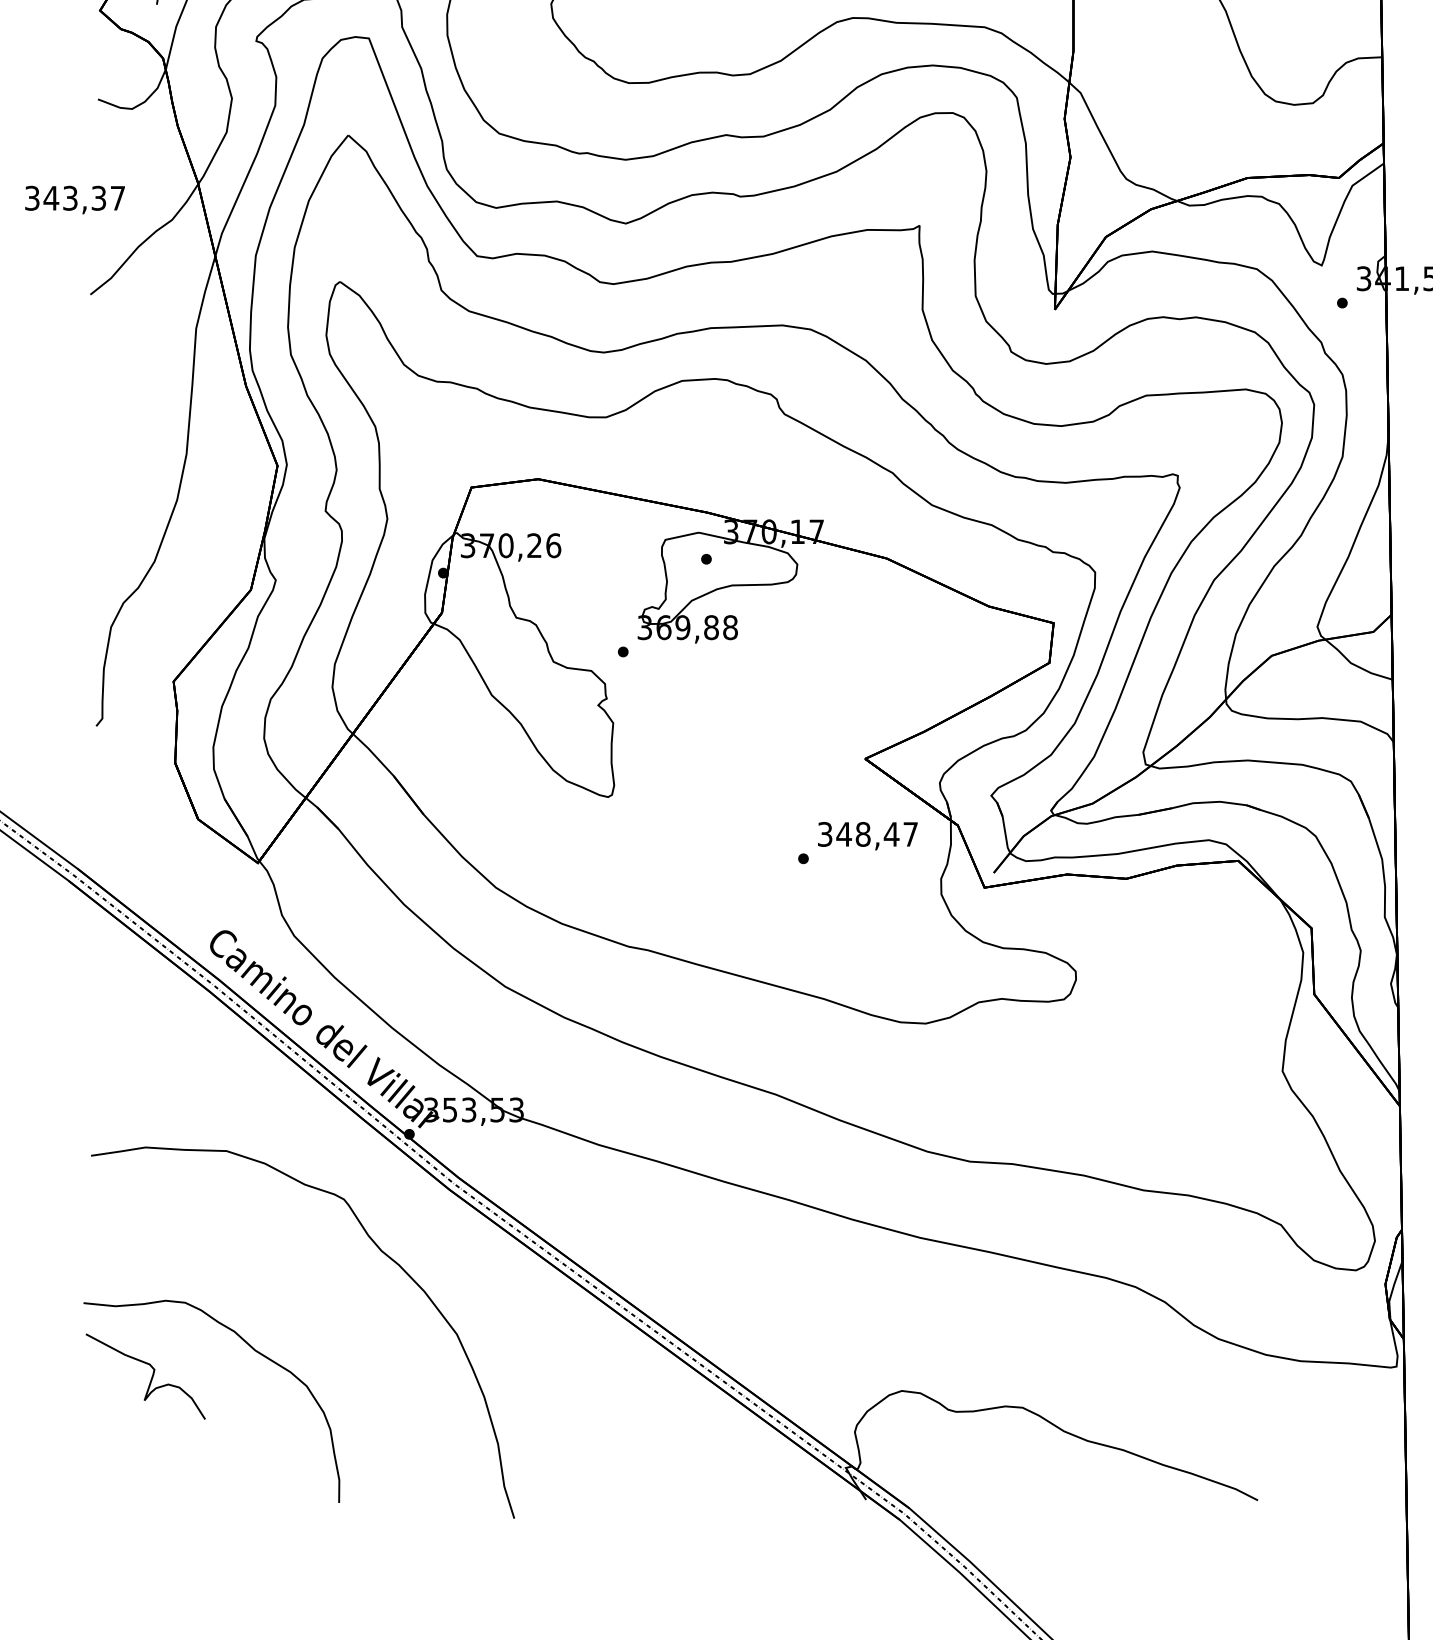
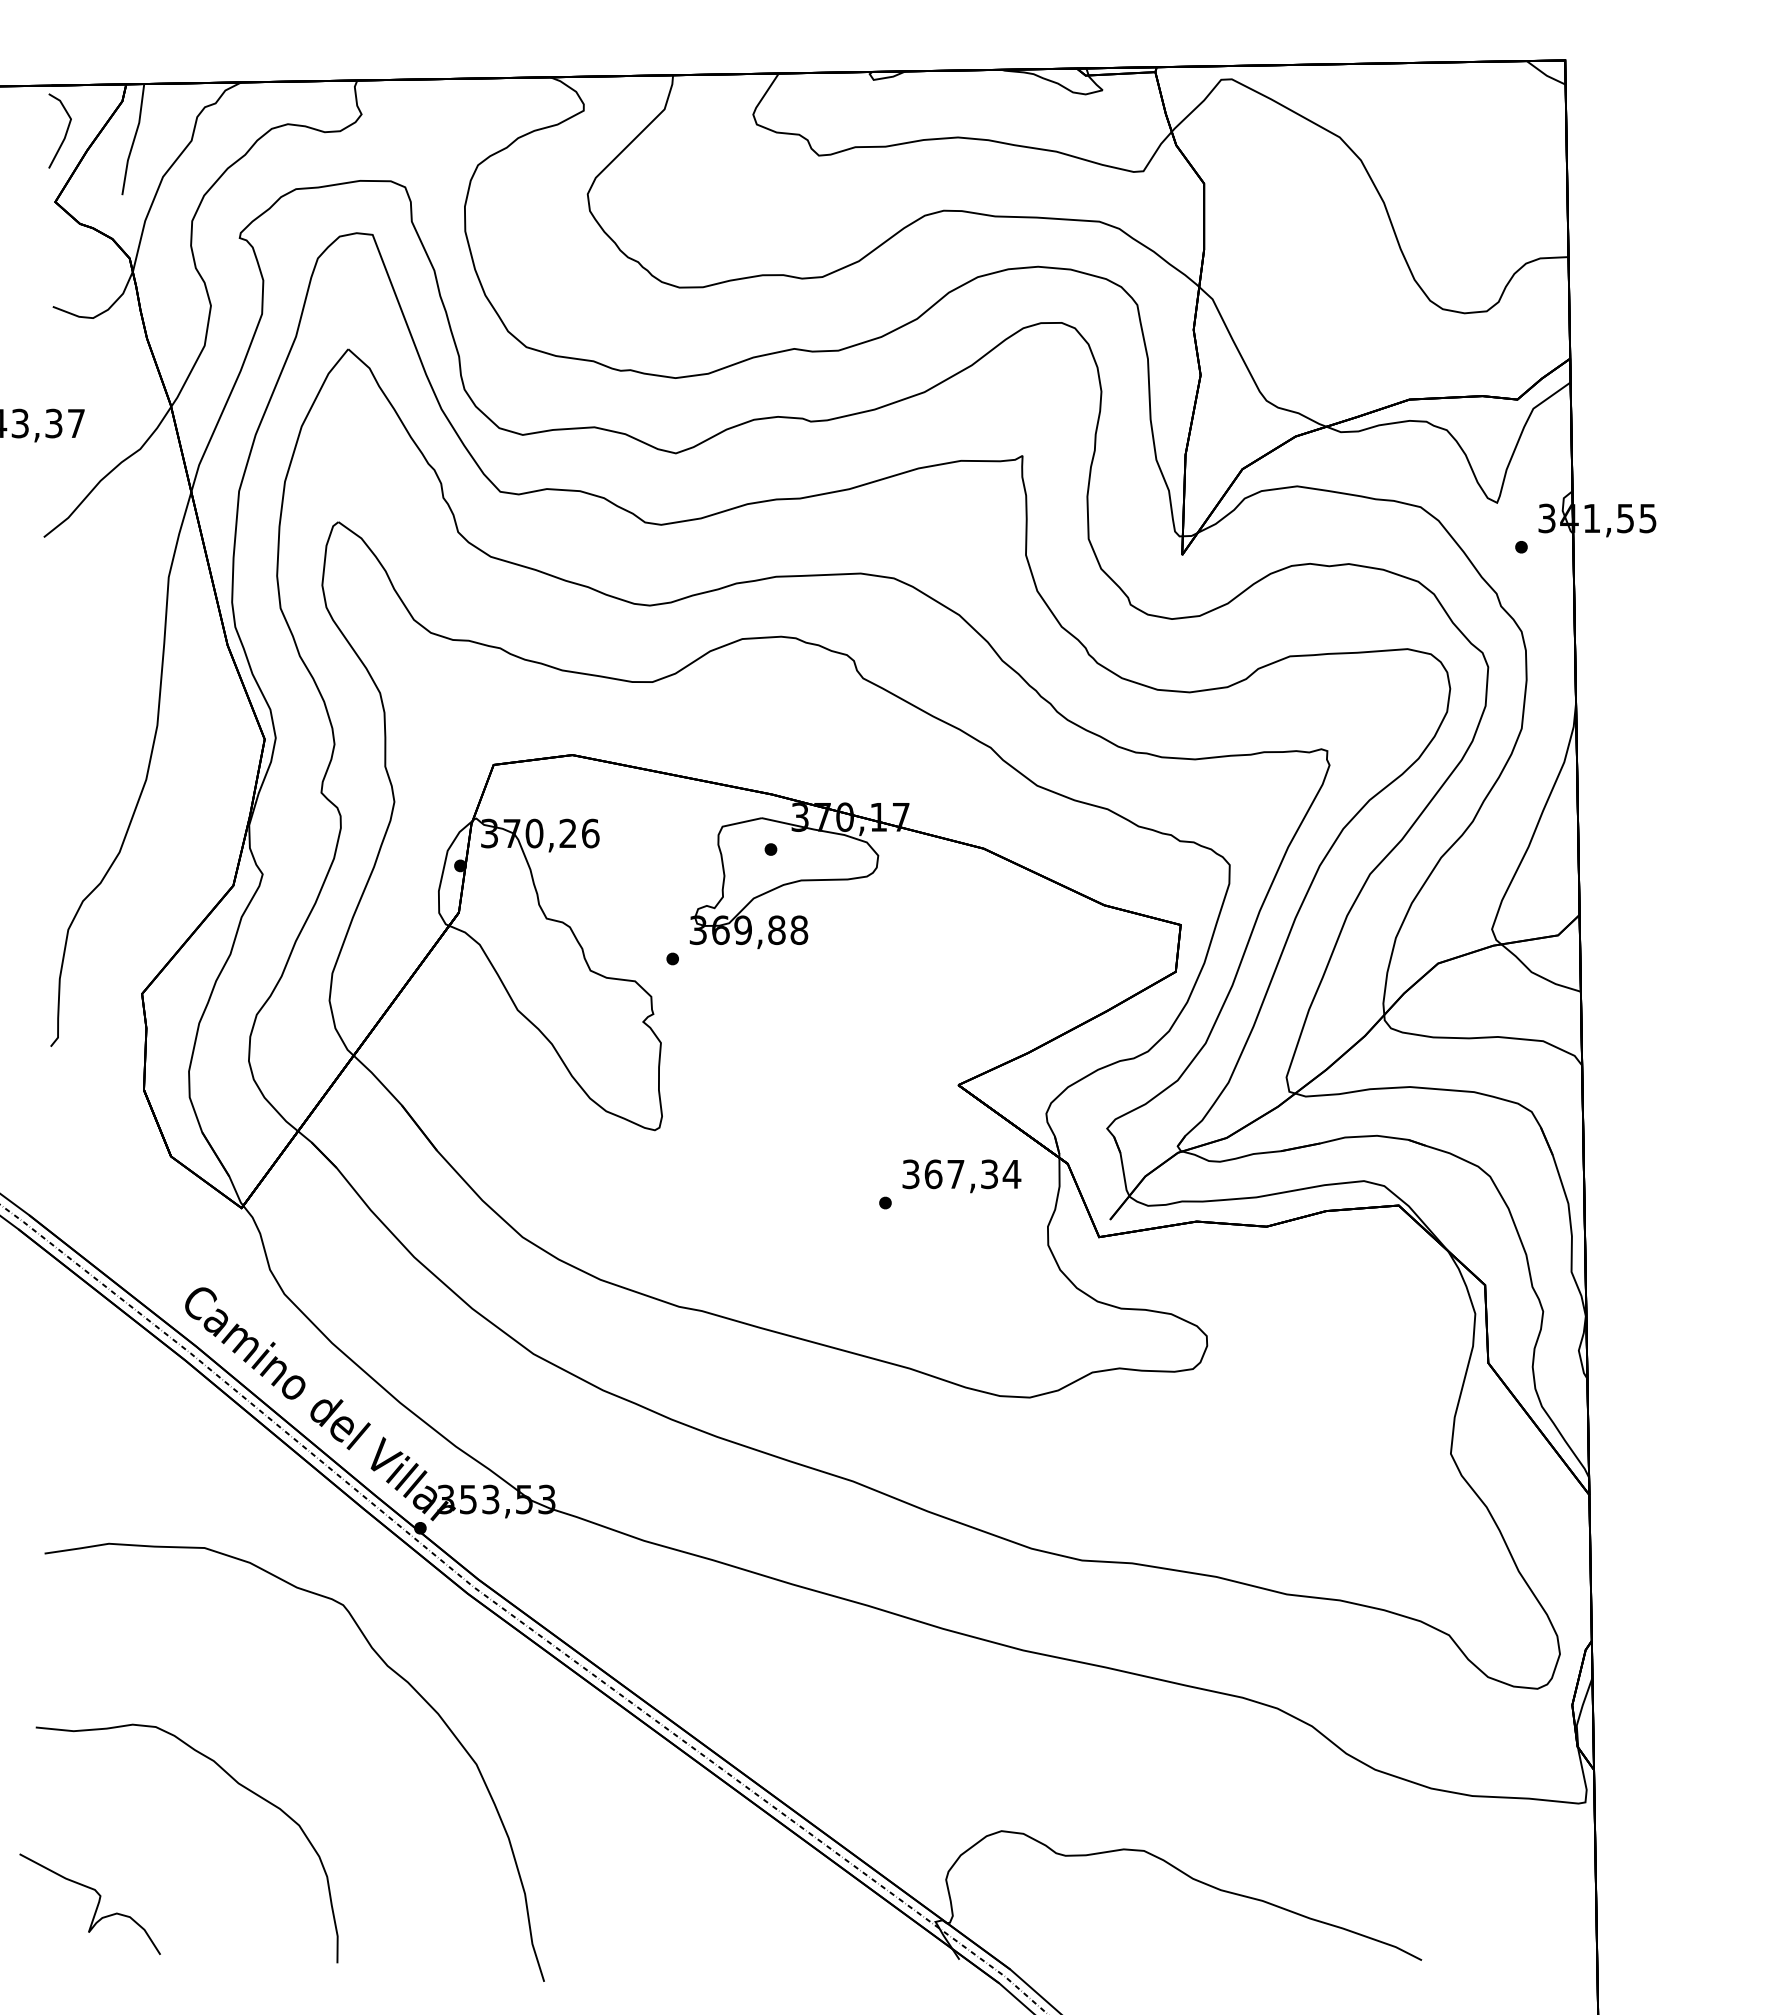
text: (877, 834) -> (972, 1174), 348,47 -> 367,34
curve: (151, 1378) -> (96, 1906), moved

